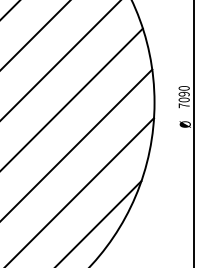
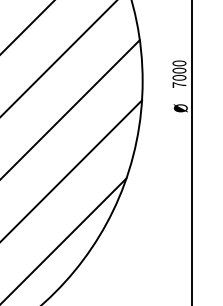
text: (184, 94) -> (179, 71), 7090 -> 7000

